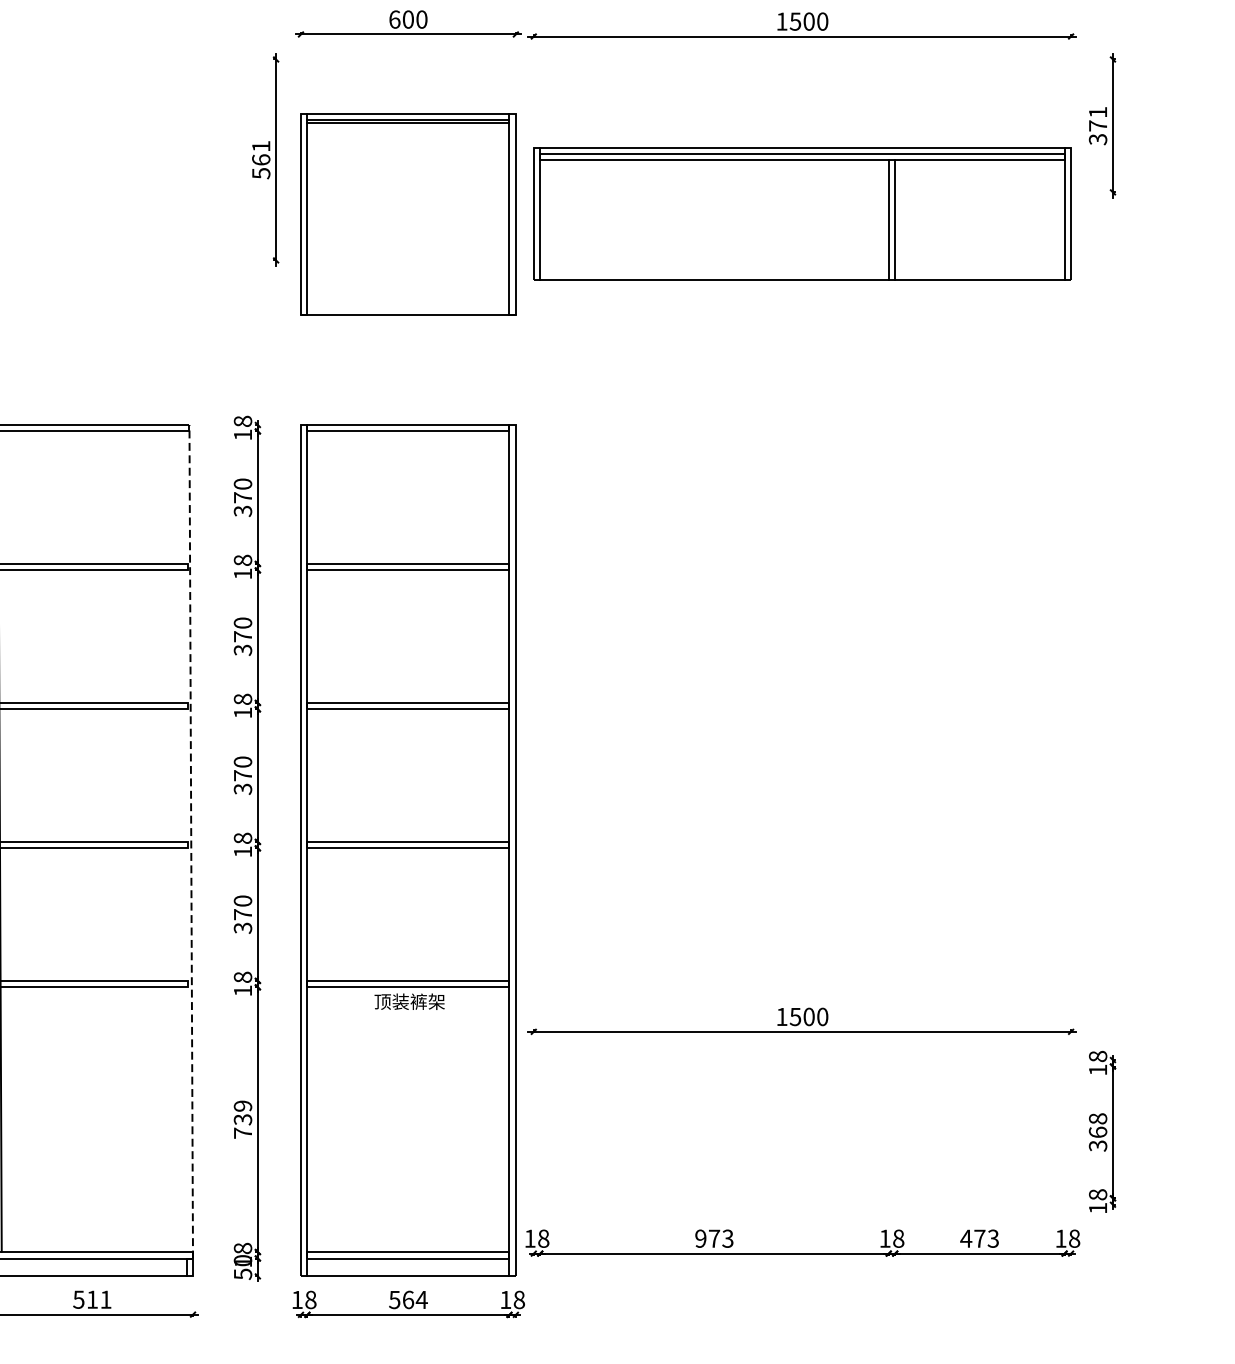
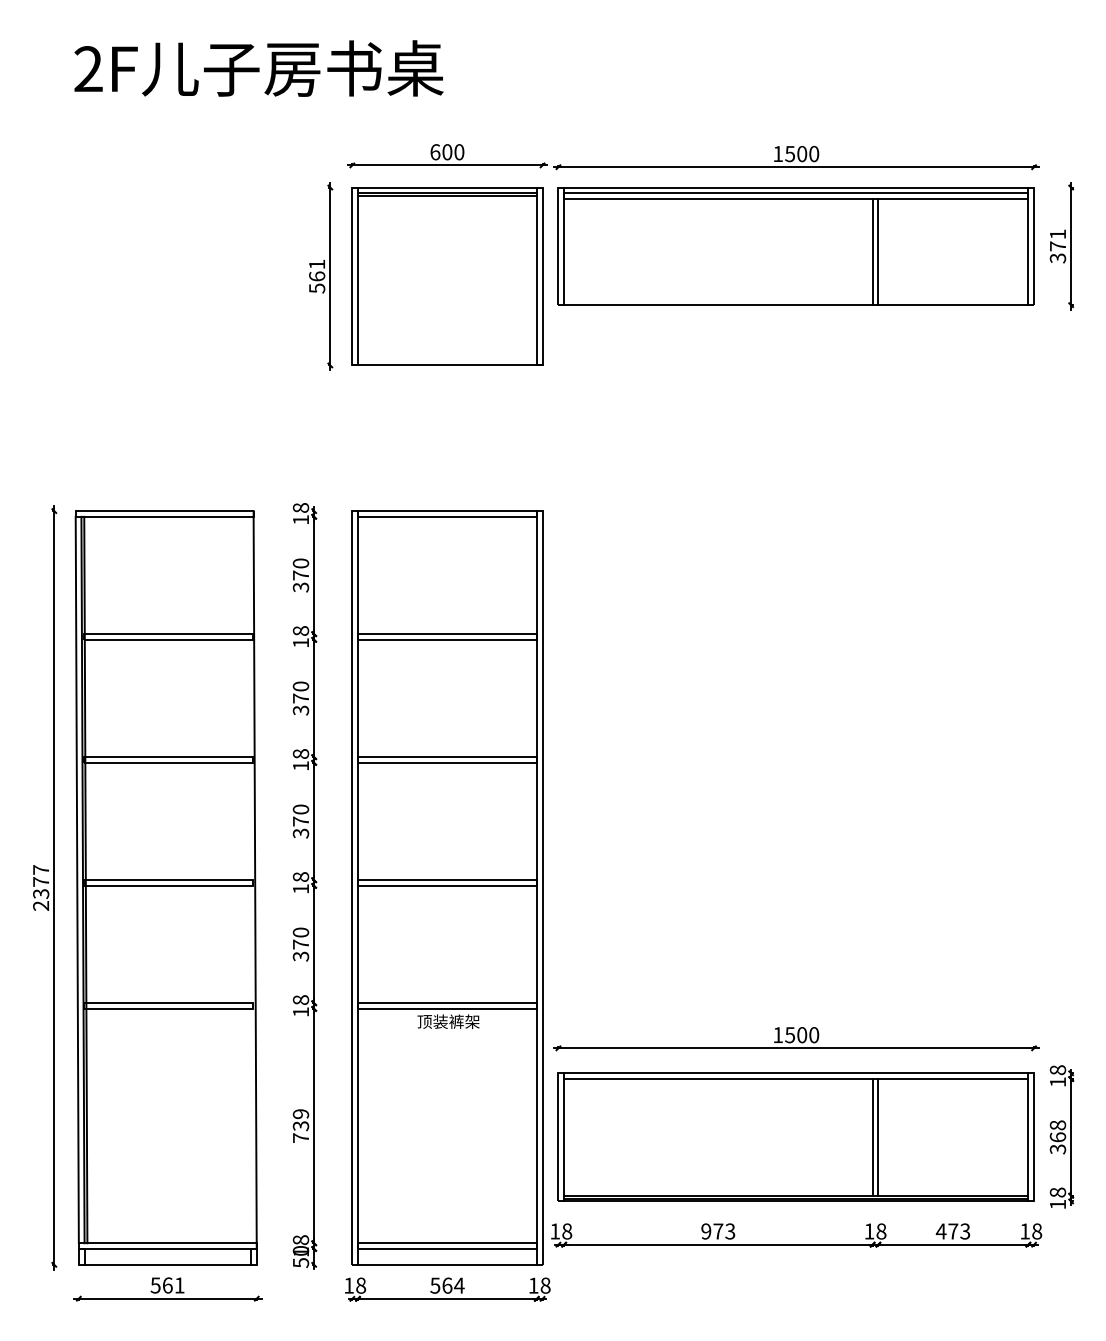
part: (408, 214) -> (447, 276), moved
part: (801, 214) -> (795, 246), moved
line: (191, 842) -> (255, 880), dashed -> solid
part: (801, 1131) -> (795, 1136), added
text: (92, 1299) -> (167, 1285), 511 -> 561

